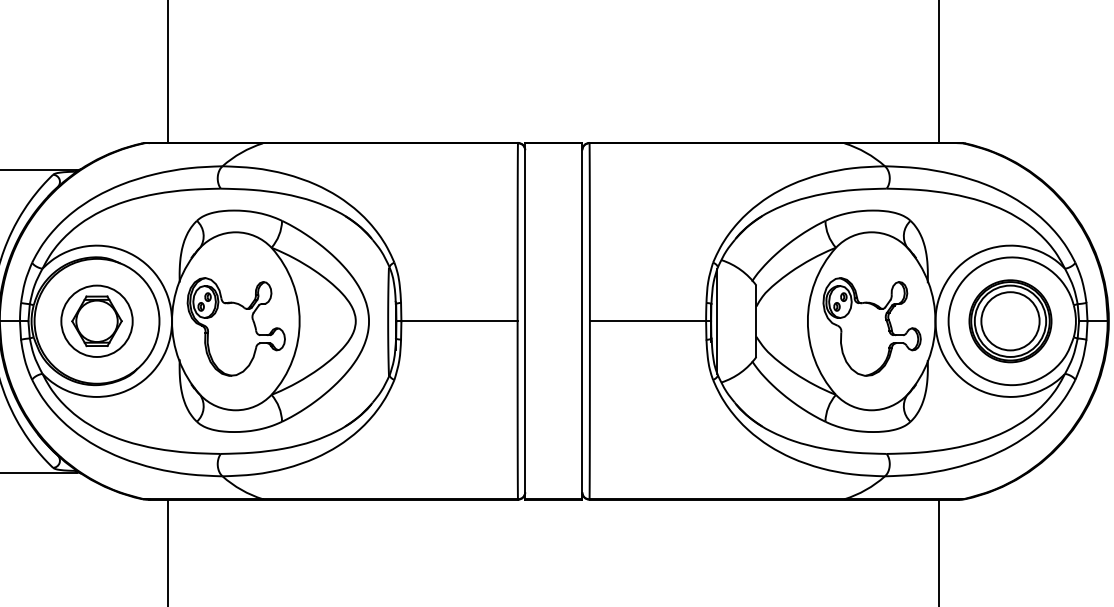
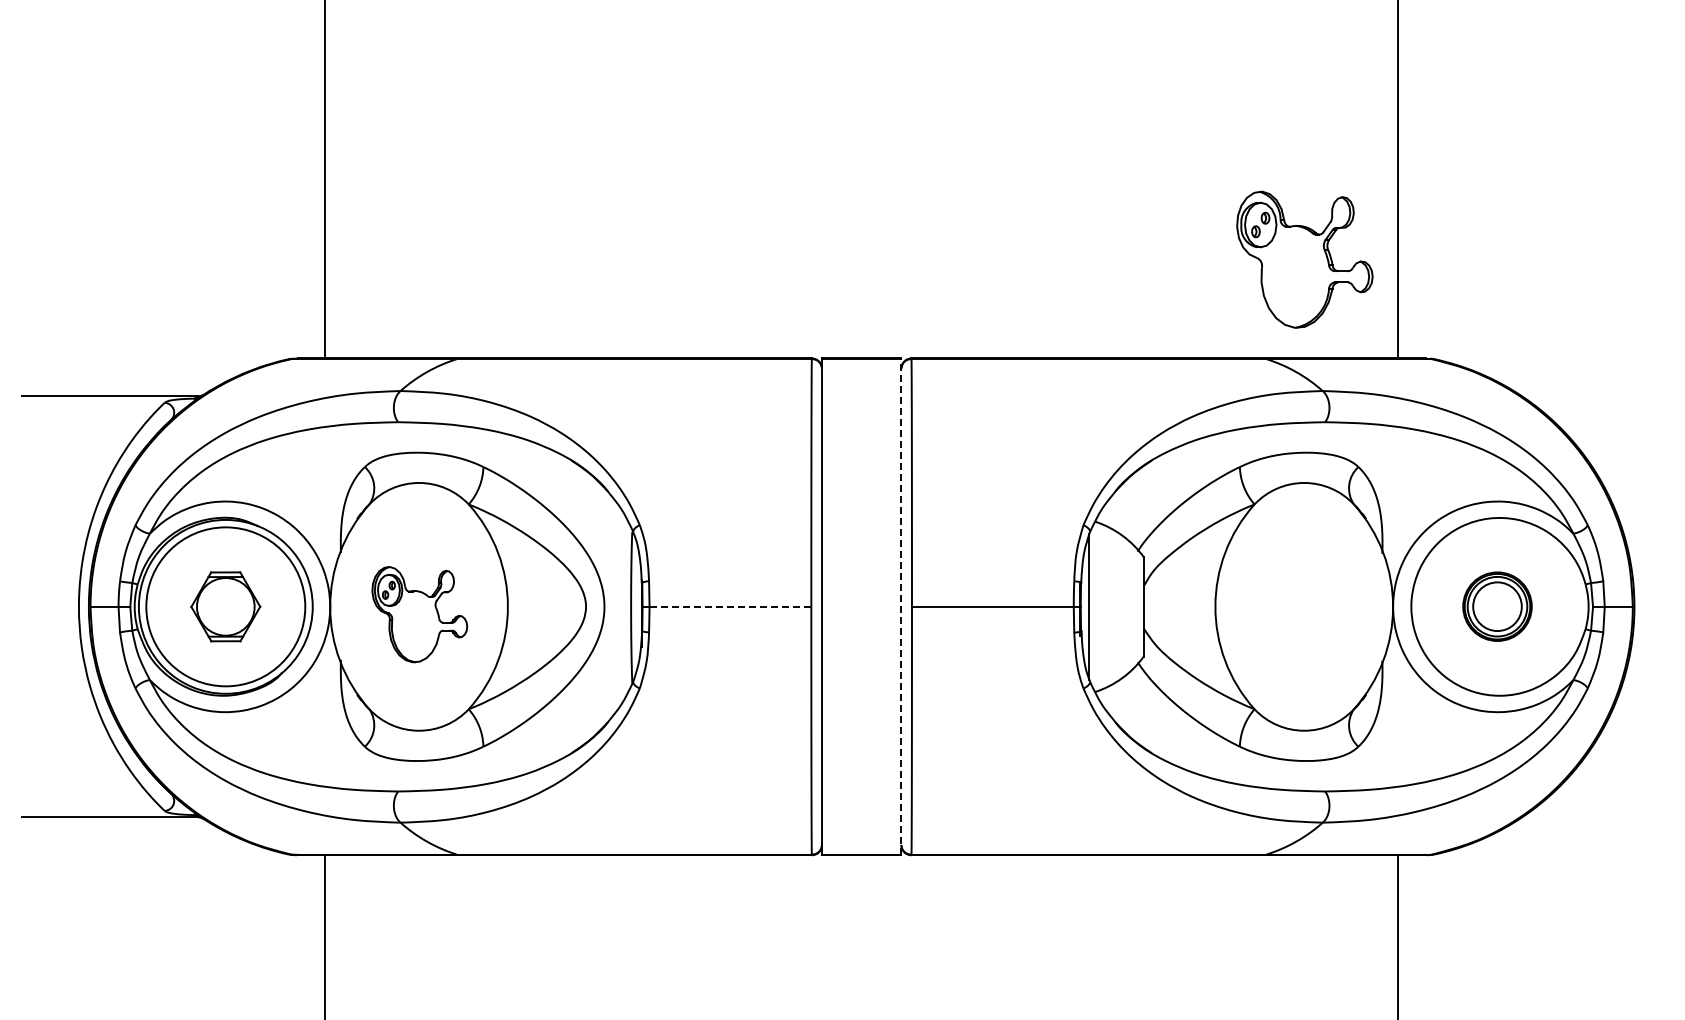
circle: (96, 321) -> (225, 606), size x1.6
line: (459, 321) -> (730, 606), solid -> dashed
line: (582, 321) -> (901, 606), solid -> dashed
part: (1010, 321) -> (1497, 606), size x0.6
part: (236, 326) -> (419, 614), size x0.7
part: (871, 326) -> (1304, 259), moved

